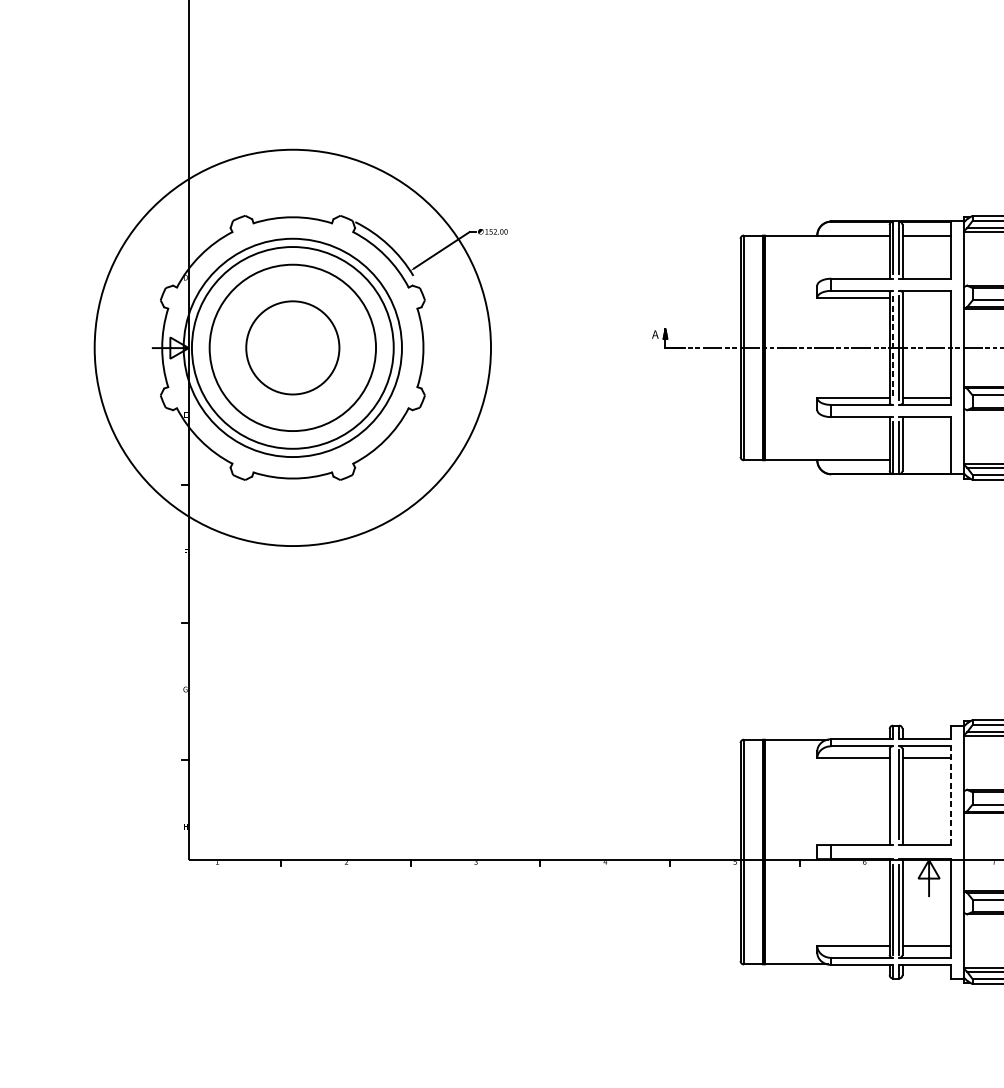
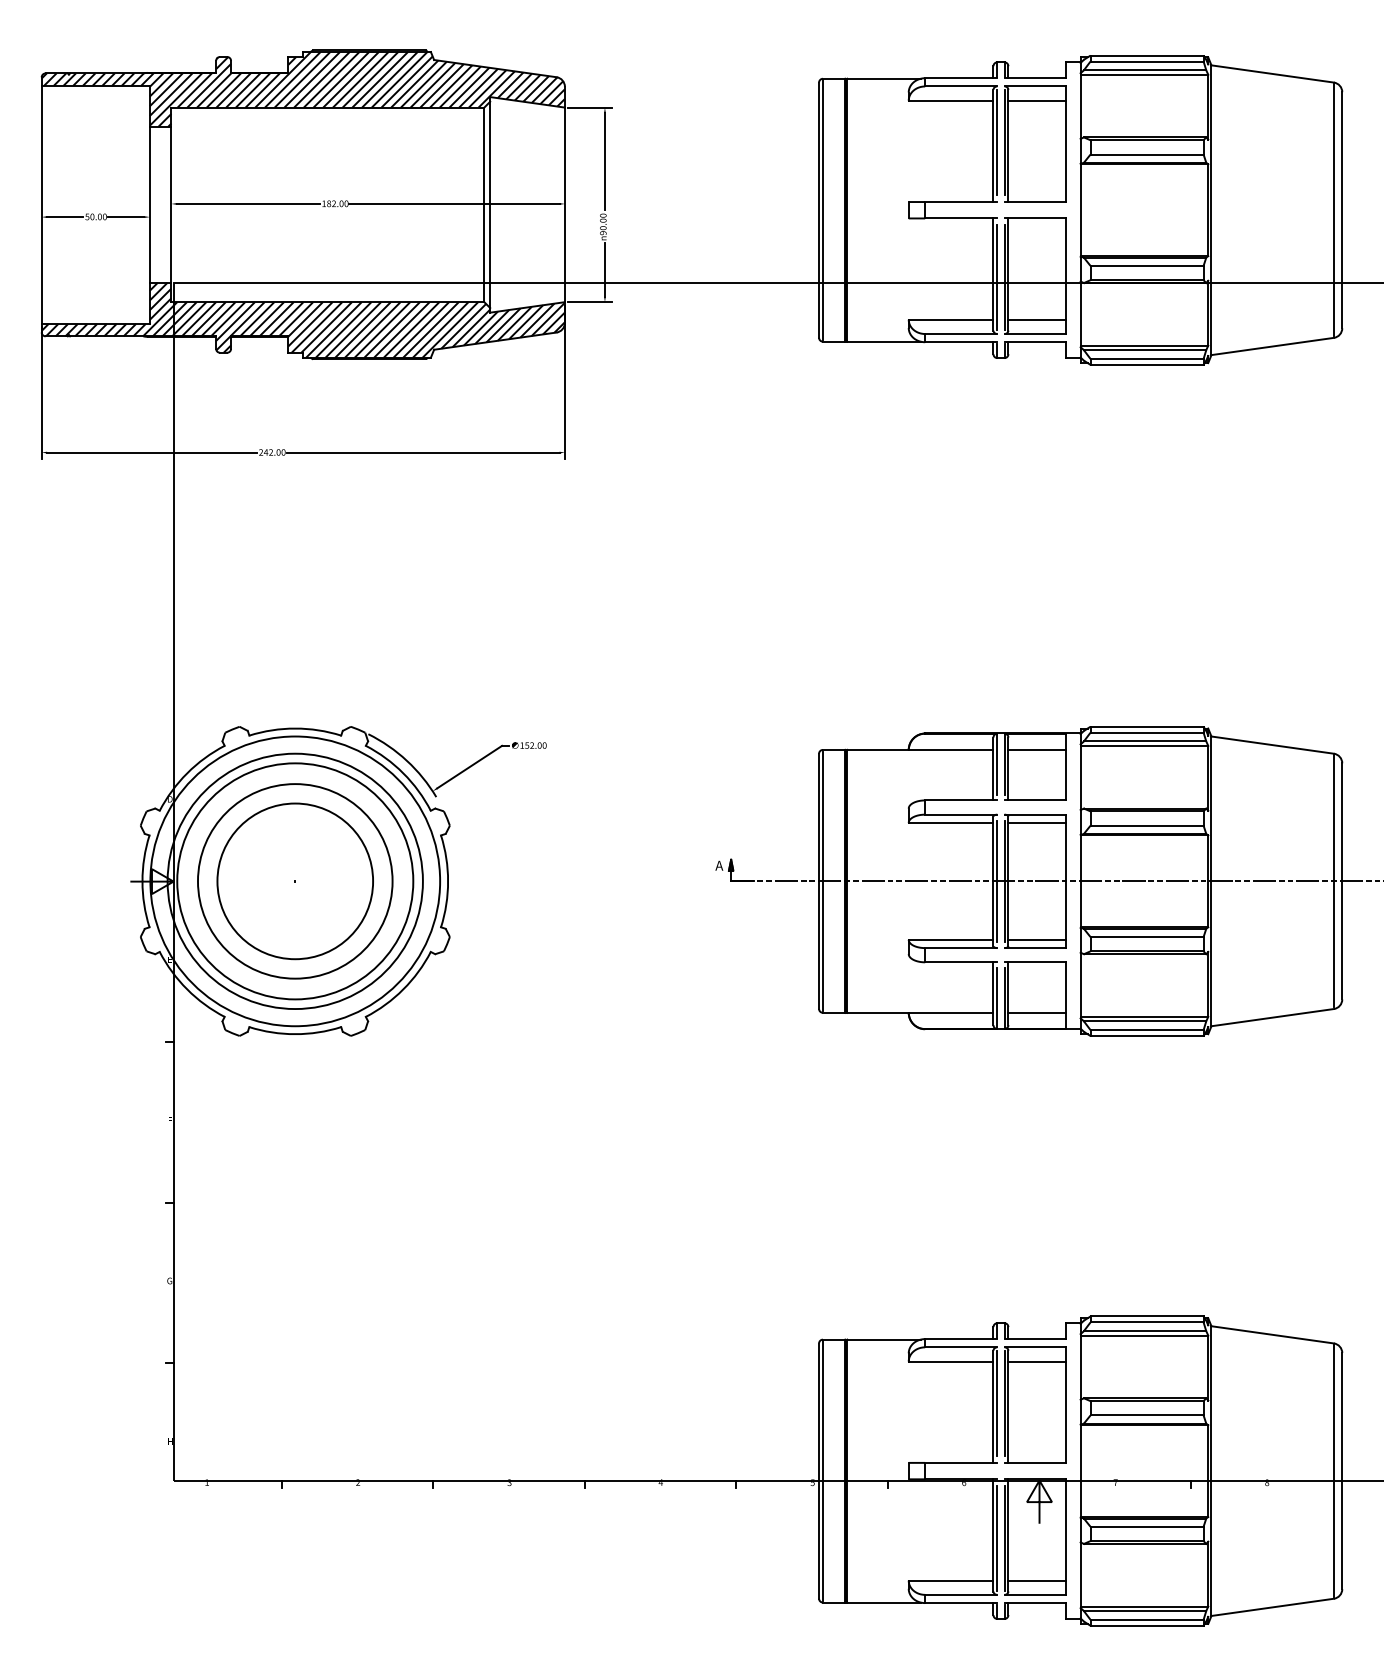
line: (926, 297) -> (1036, 822), added
circle: (293, 348) -> (295, 881), size x0.62
circle: (293, 348) -> (295, 881), size x1.43
line: (893, 348) -> (997, 881), dashed -> solid
line: (926, 460) -> (1036, 1012), added
line: (893, 794) -> (997, 1403), added
line: (951, 795) -> (1065, 1405), dashed -> solid

